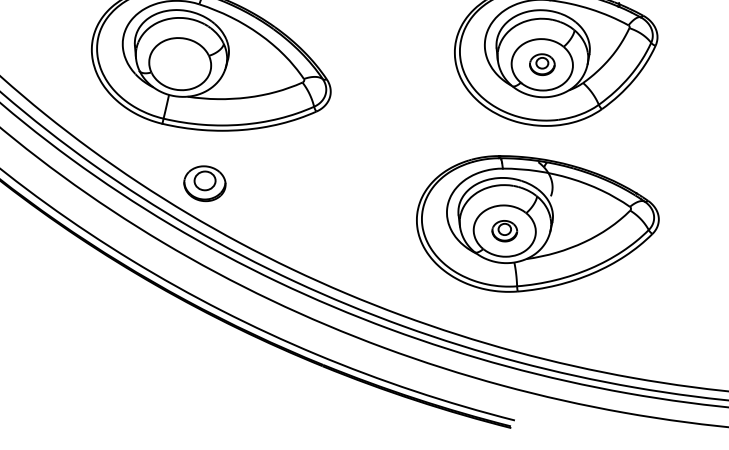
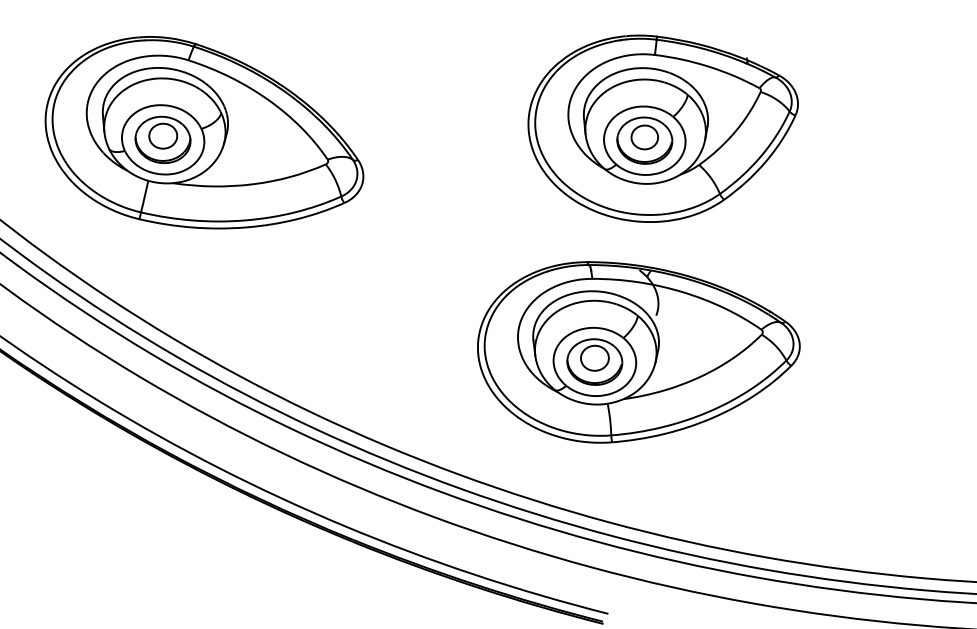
part: (542, 64) -> (644, 140), size x1.67
part: (204, 183) -> (162, 139), moved
part: (504, 230) -> (594, 361), size x1.67

